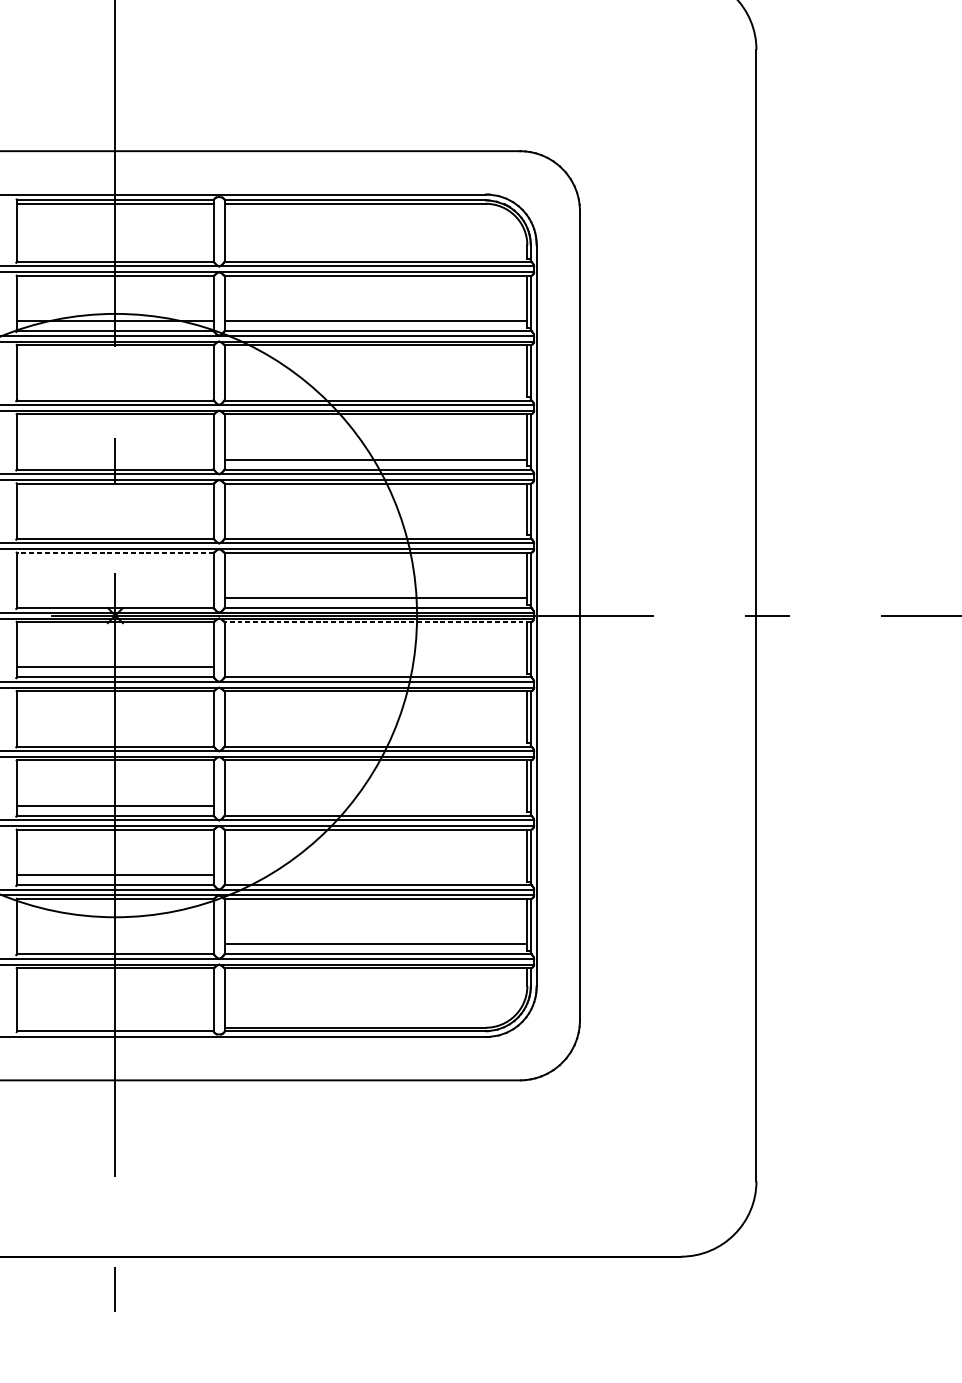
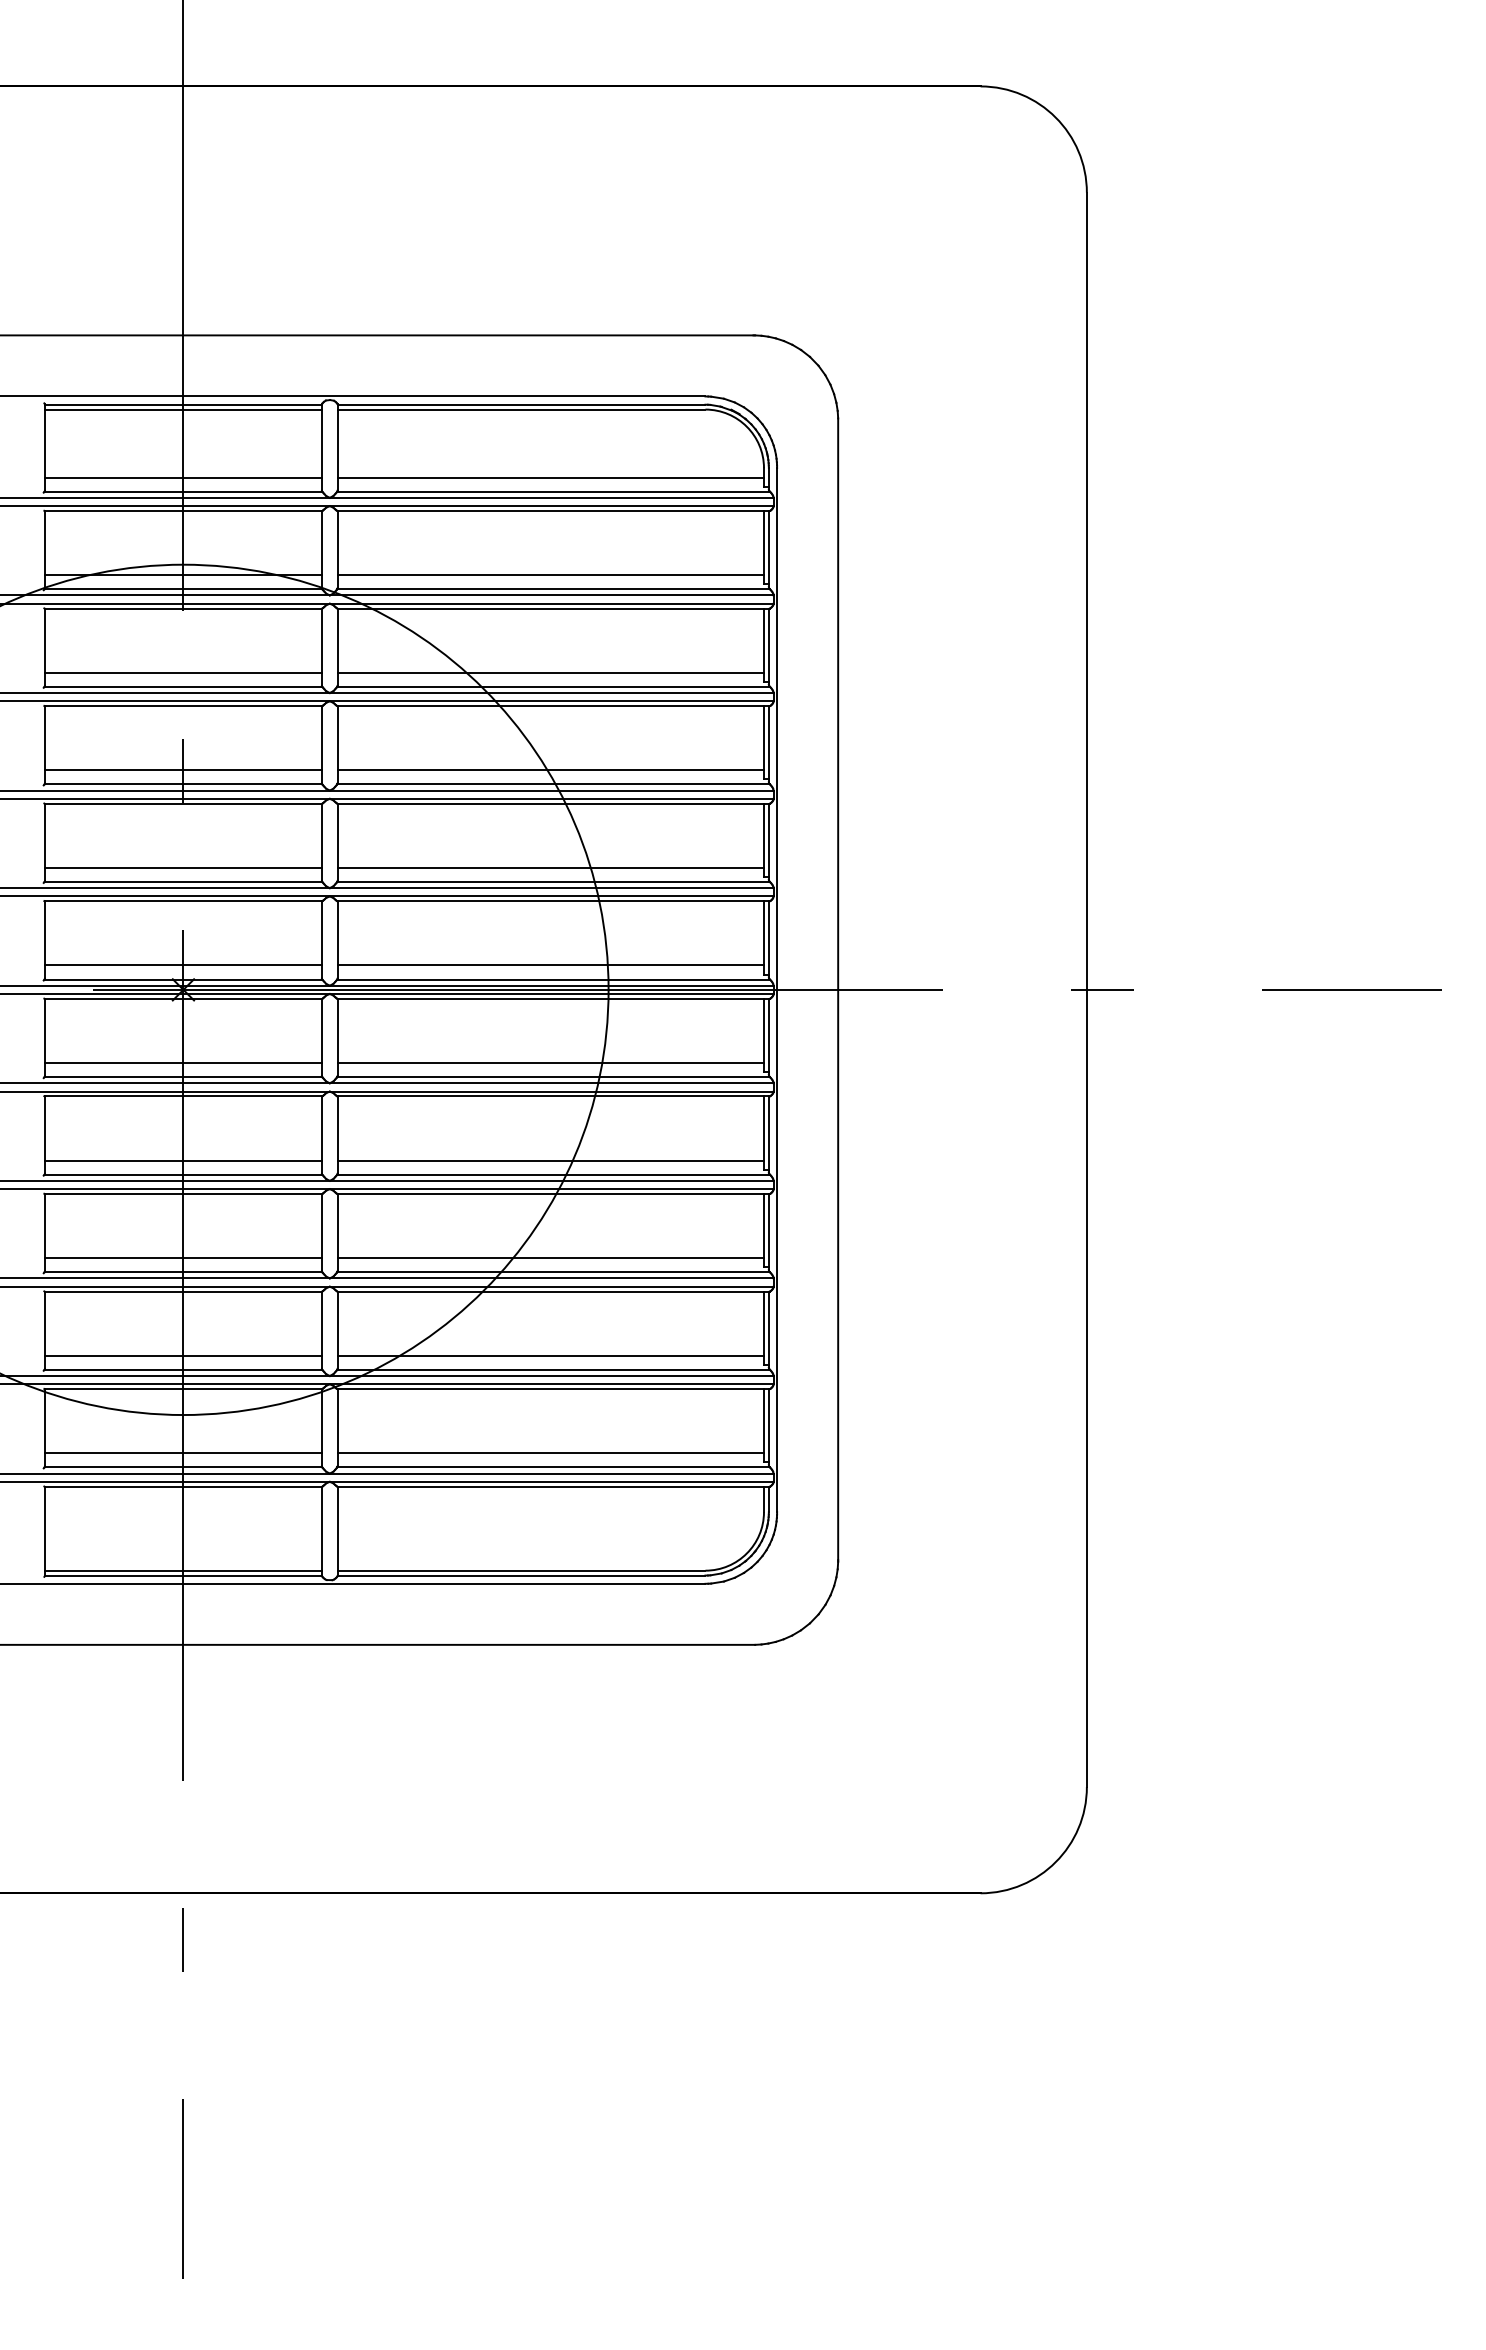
line: (115, 252) -> (183, 477), added
line: (375, 252) -> (550, 477), added
line: (115, 390) -> (183, 672), added
line: (375, 390) -> (550, 672), added
line: (115, 459) -> (183, 770), added
line: (115, 528) -> (183, 867), added
line: (375, 528) -> (550, 867), added
line: (115, 552) -> (183, 901), dashed -> solid
line: (115, 598) -> (183, 965), added
line: (377, 621) -> (553, 998), dashed -> solid
line: (375, 667) -> (550, 1063), added
line: (115, 736) -> (183, 1160), added
line: (375, 736) -> (550, 1160), added
line: (375, 806) -> (550, 1258), added
line: (375, 875) -> (550, 1355), added
line: (115, 944) -> (183, 1453), added
line: (115, 1027) -> (183, 1570), added

